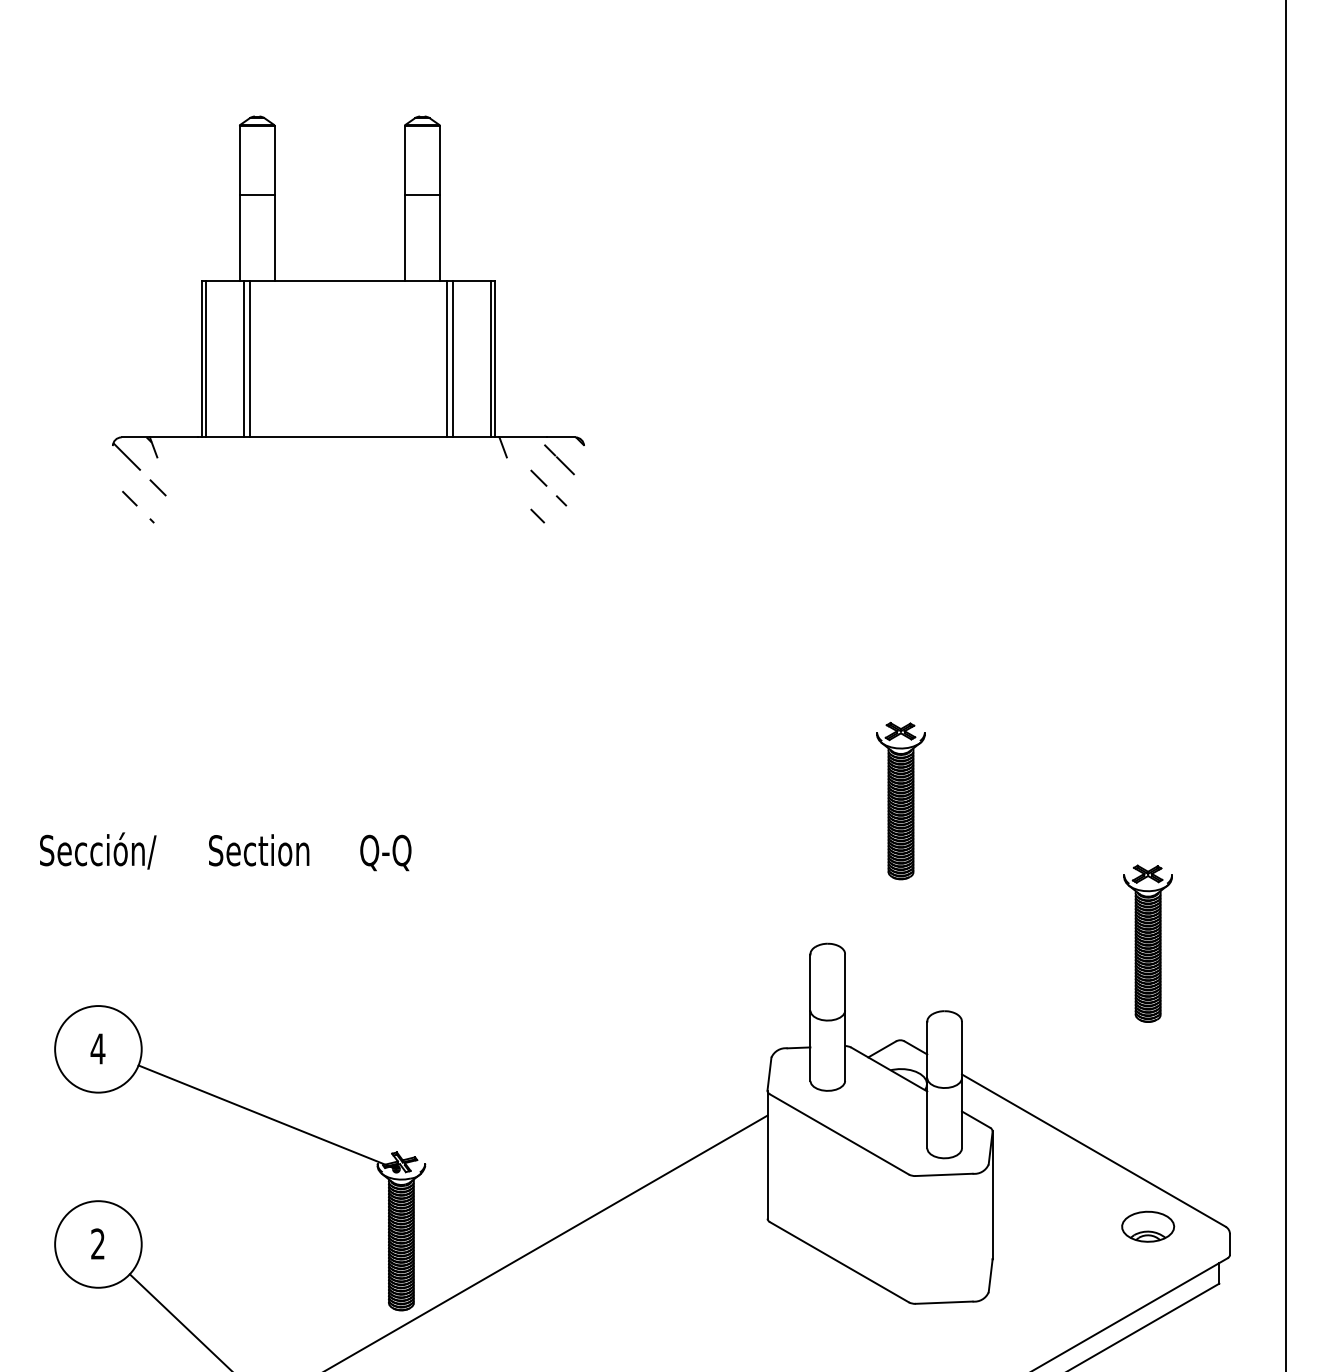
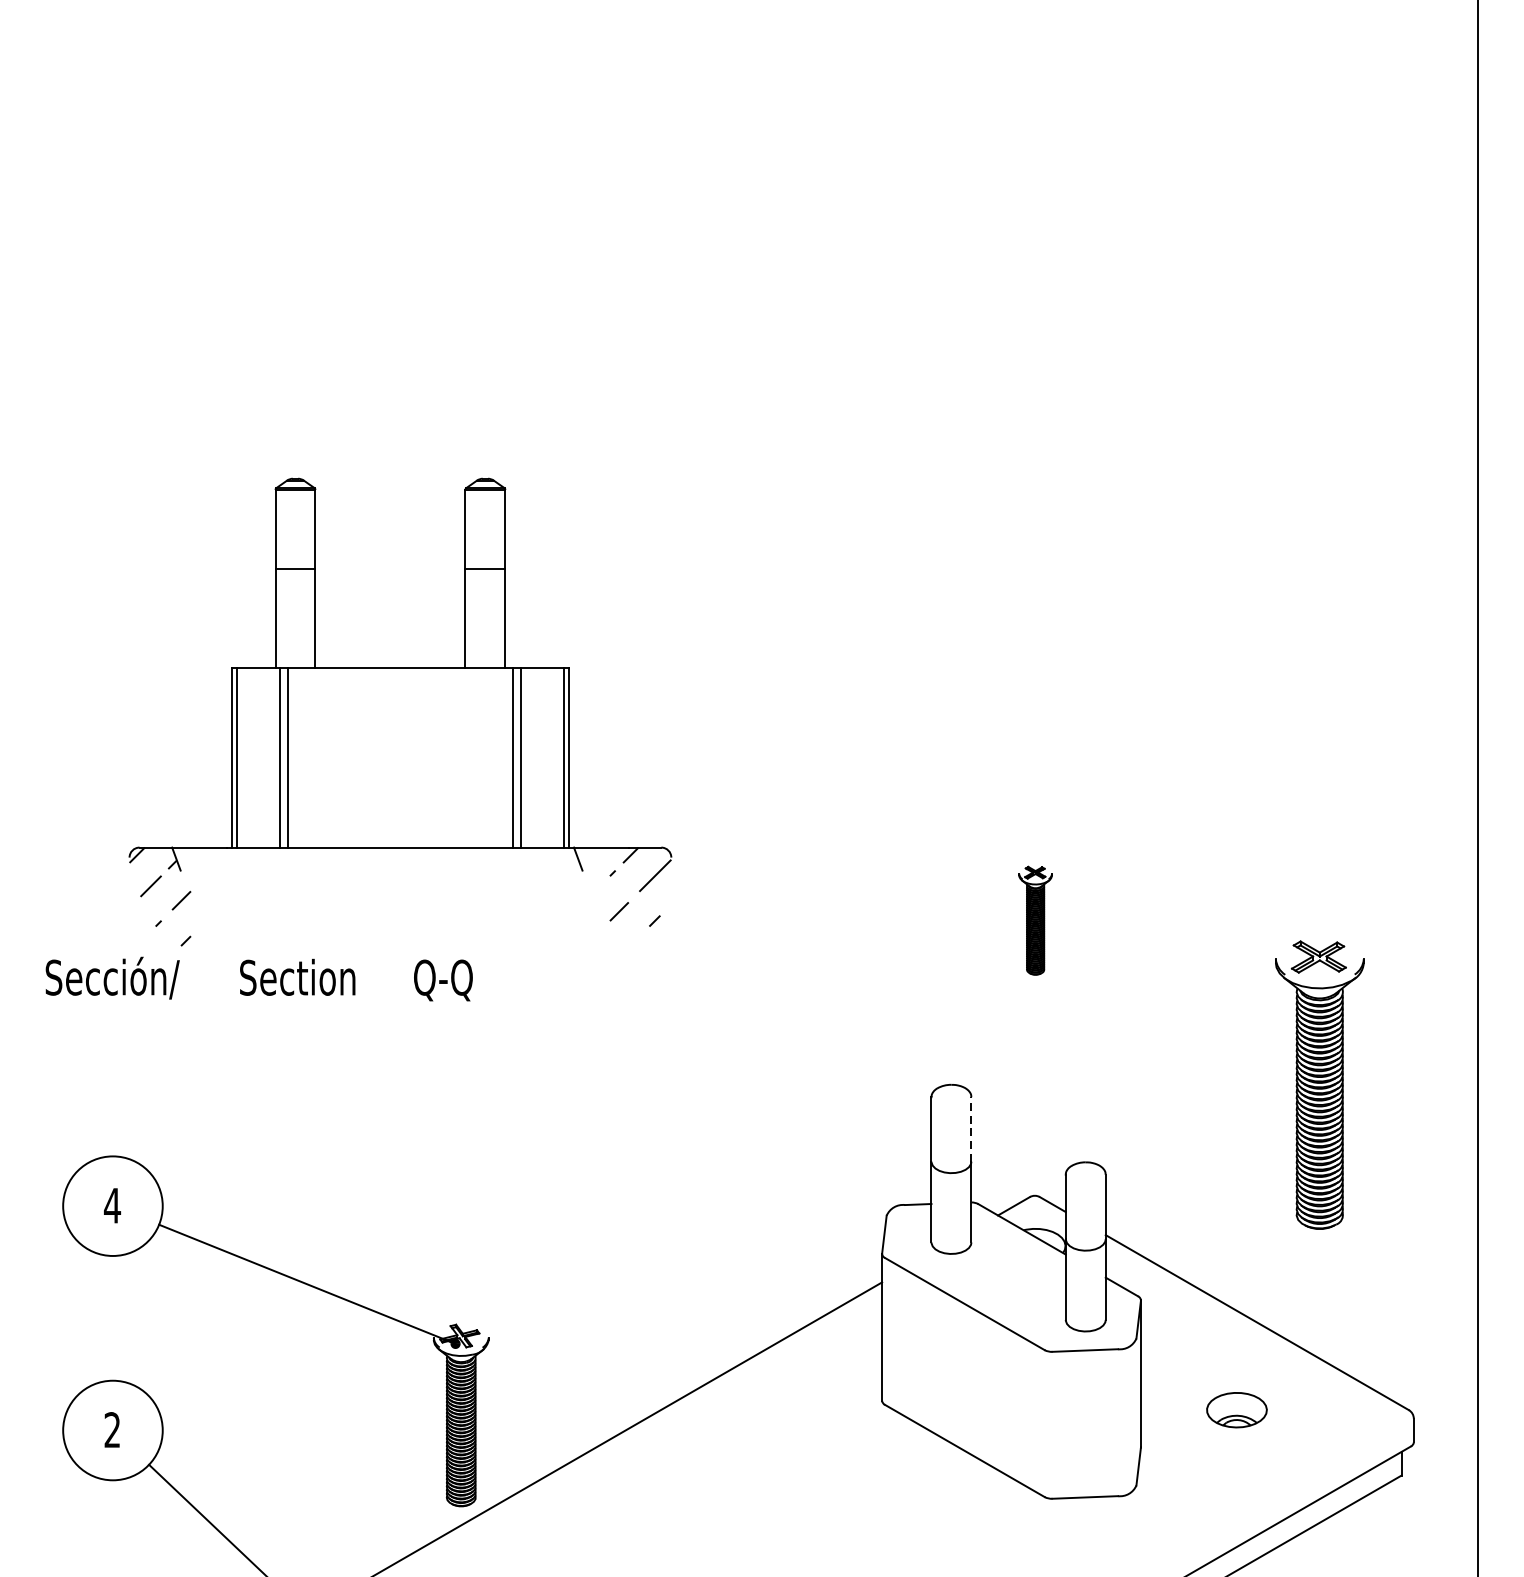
part: (348, 319) -> (400, 712), moved
part: (900, 800) -> (1035, 920), size x0.6
part: (1147, 943) -> (1318, 1084), size x1.6
line: (845, 982) -> (971, 1129), solid -> dashed
part: (1148, 1226) -> (1237, 1409), moved

